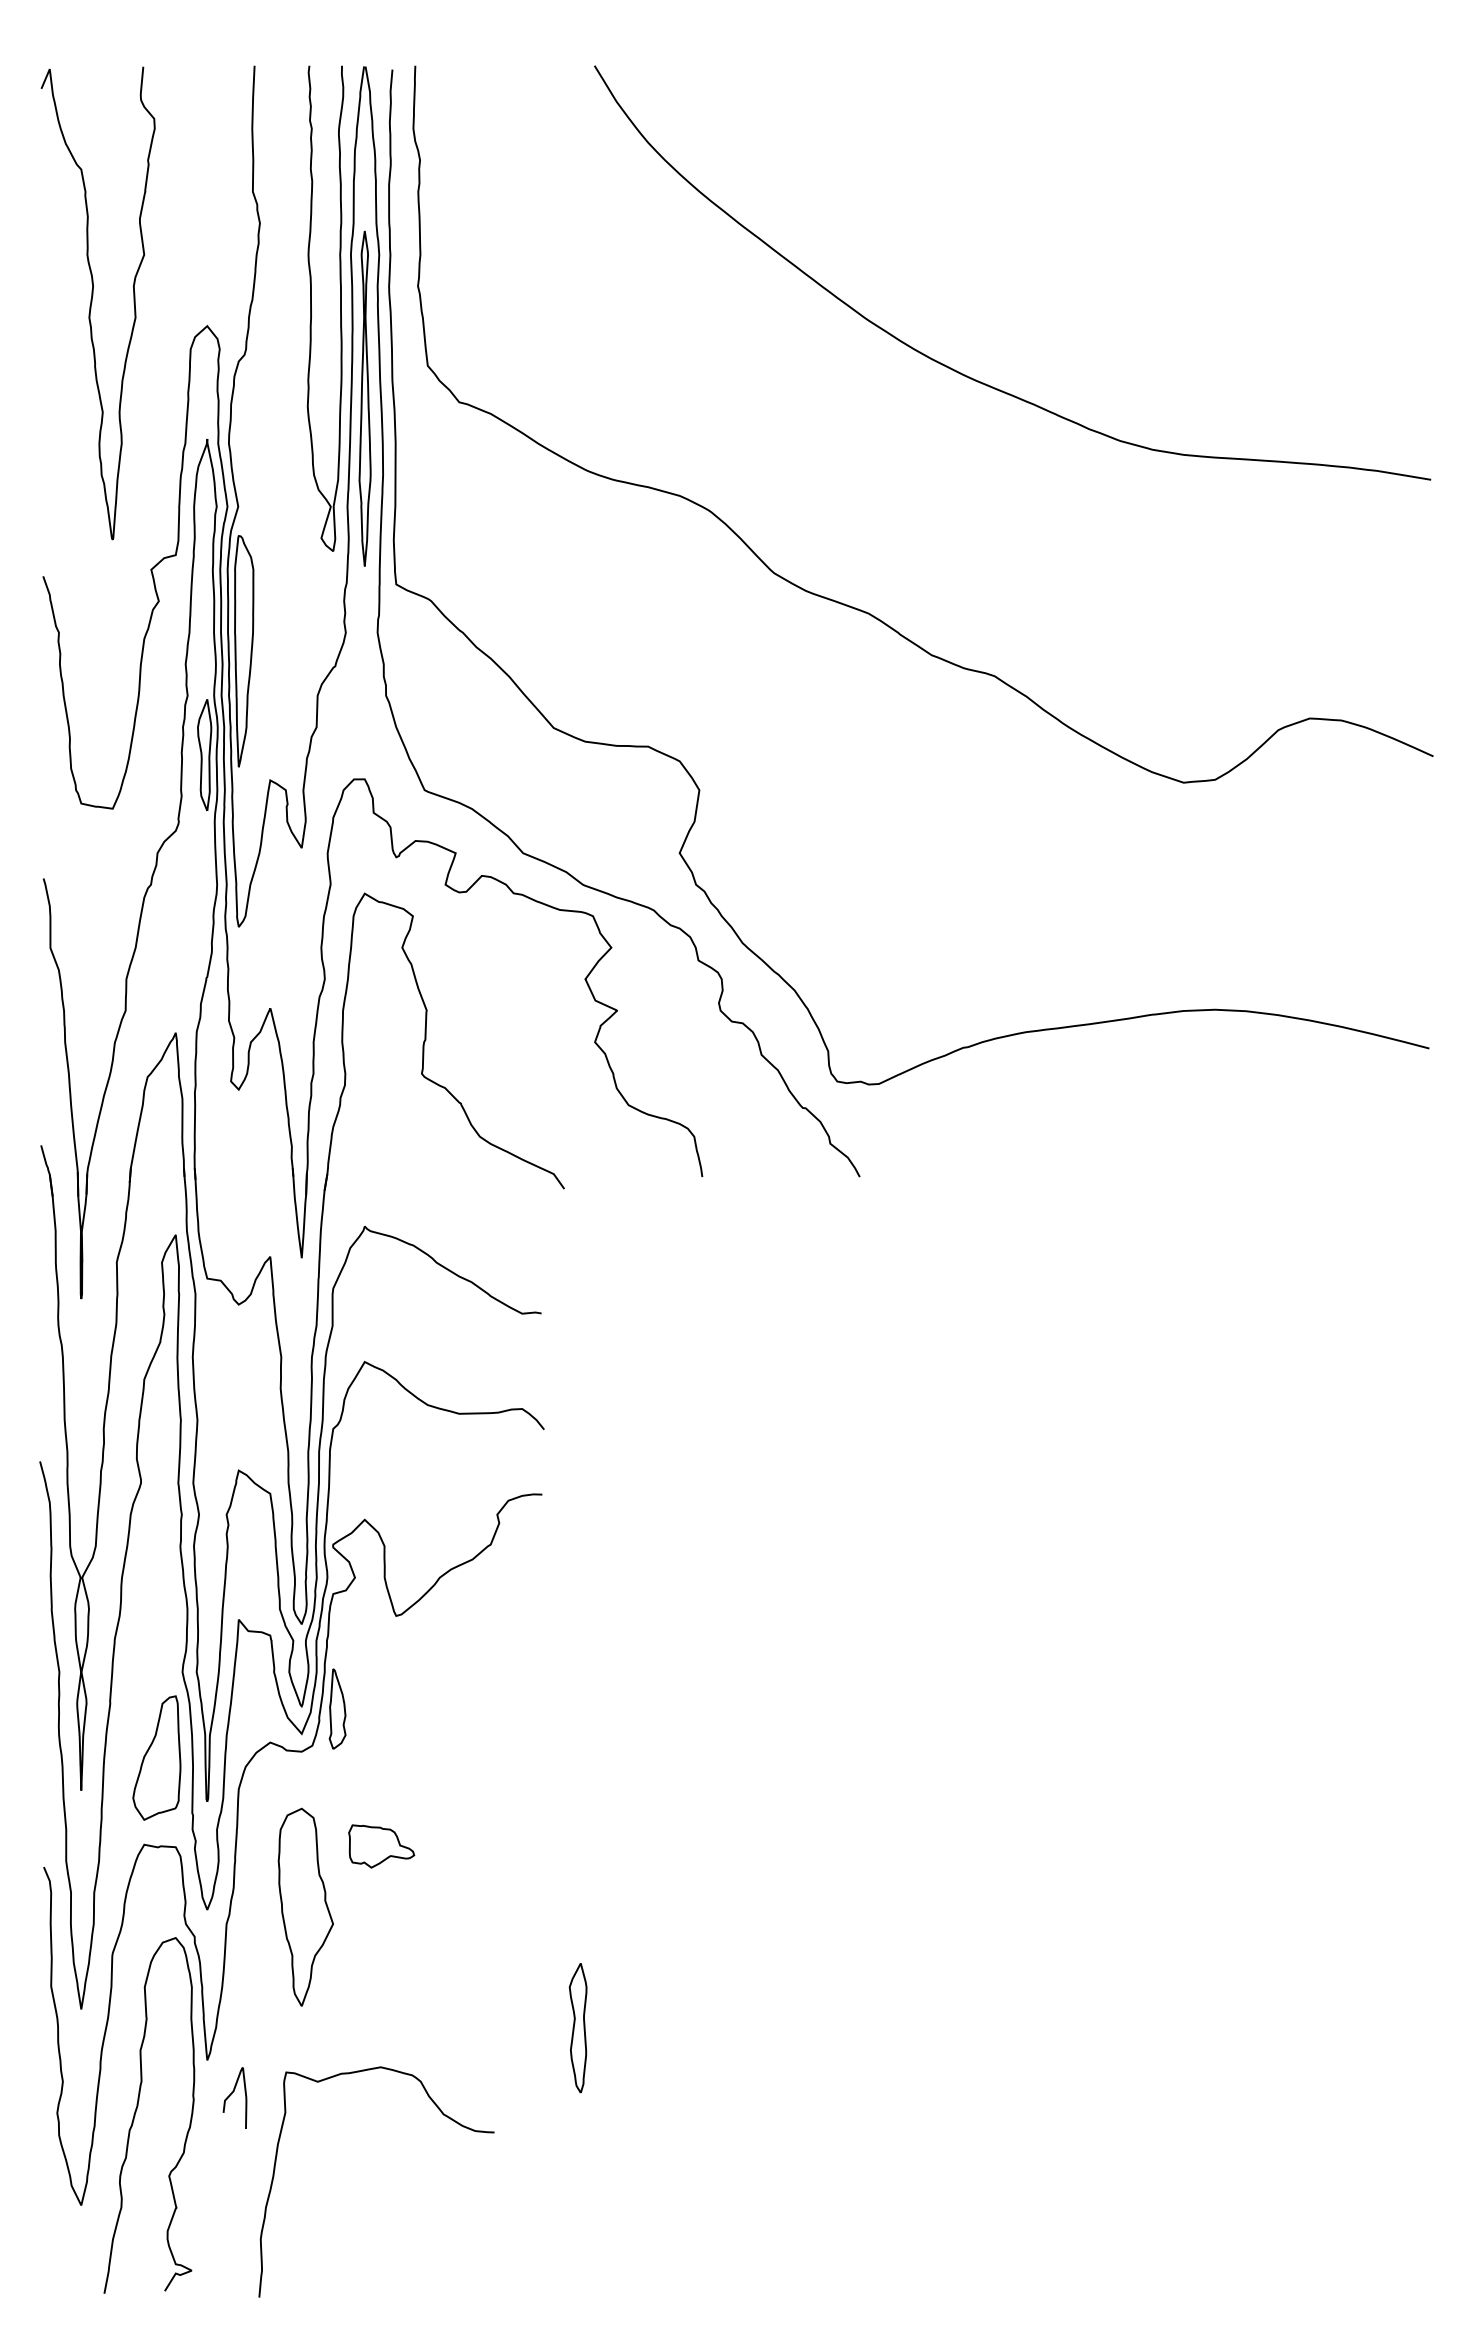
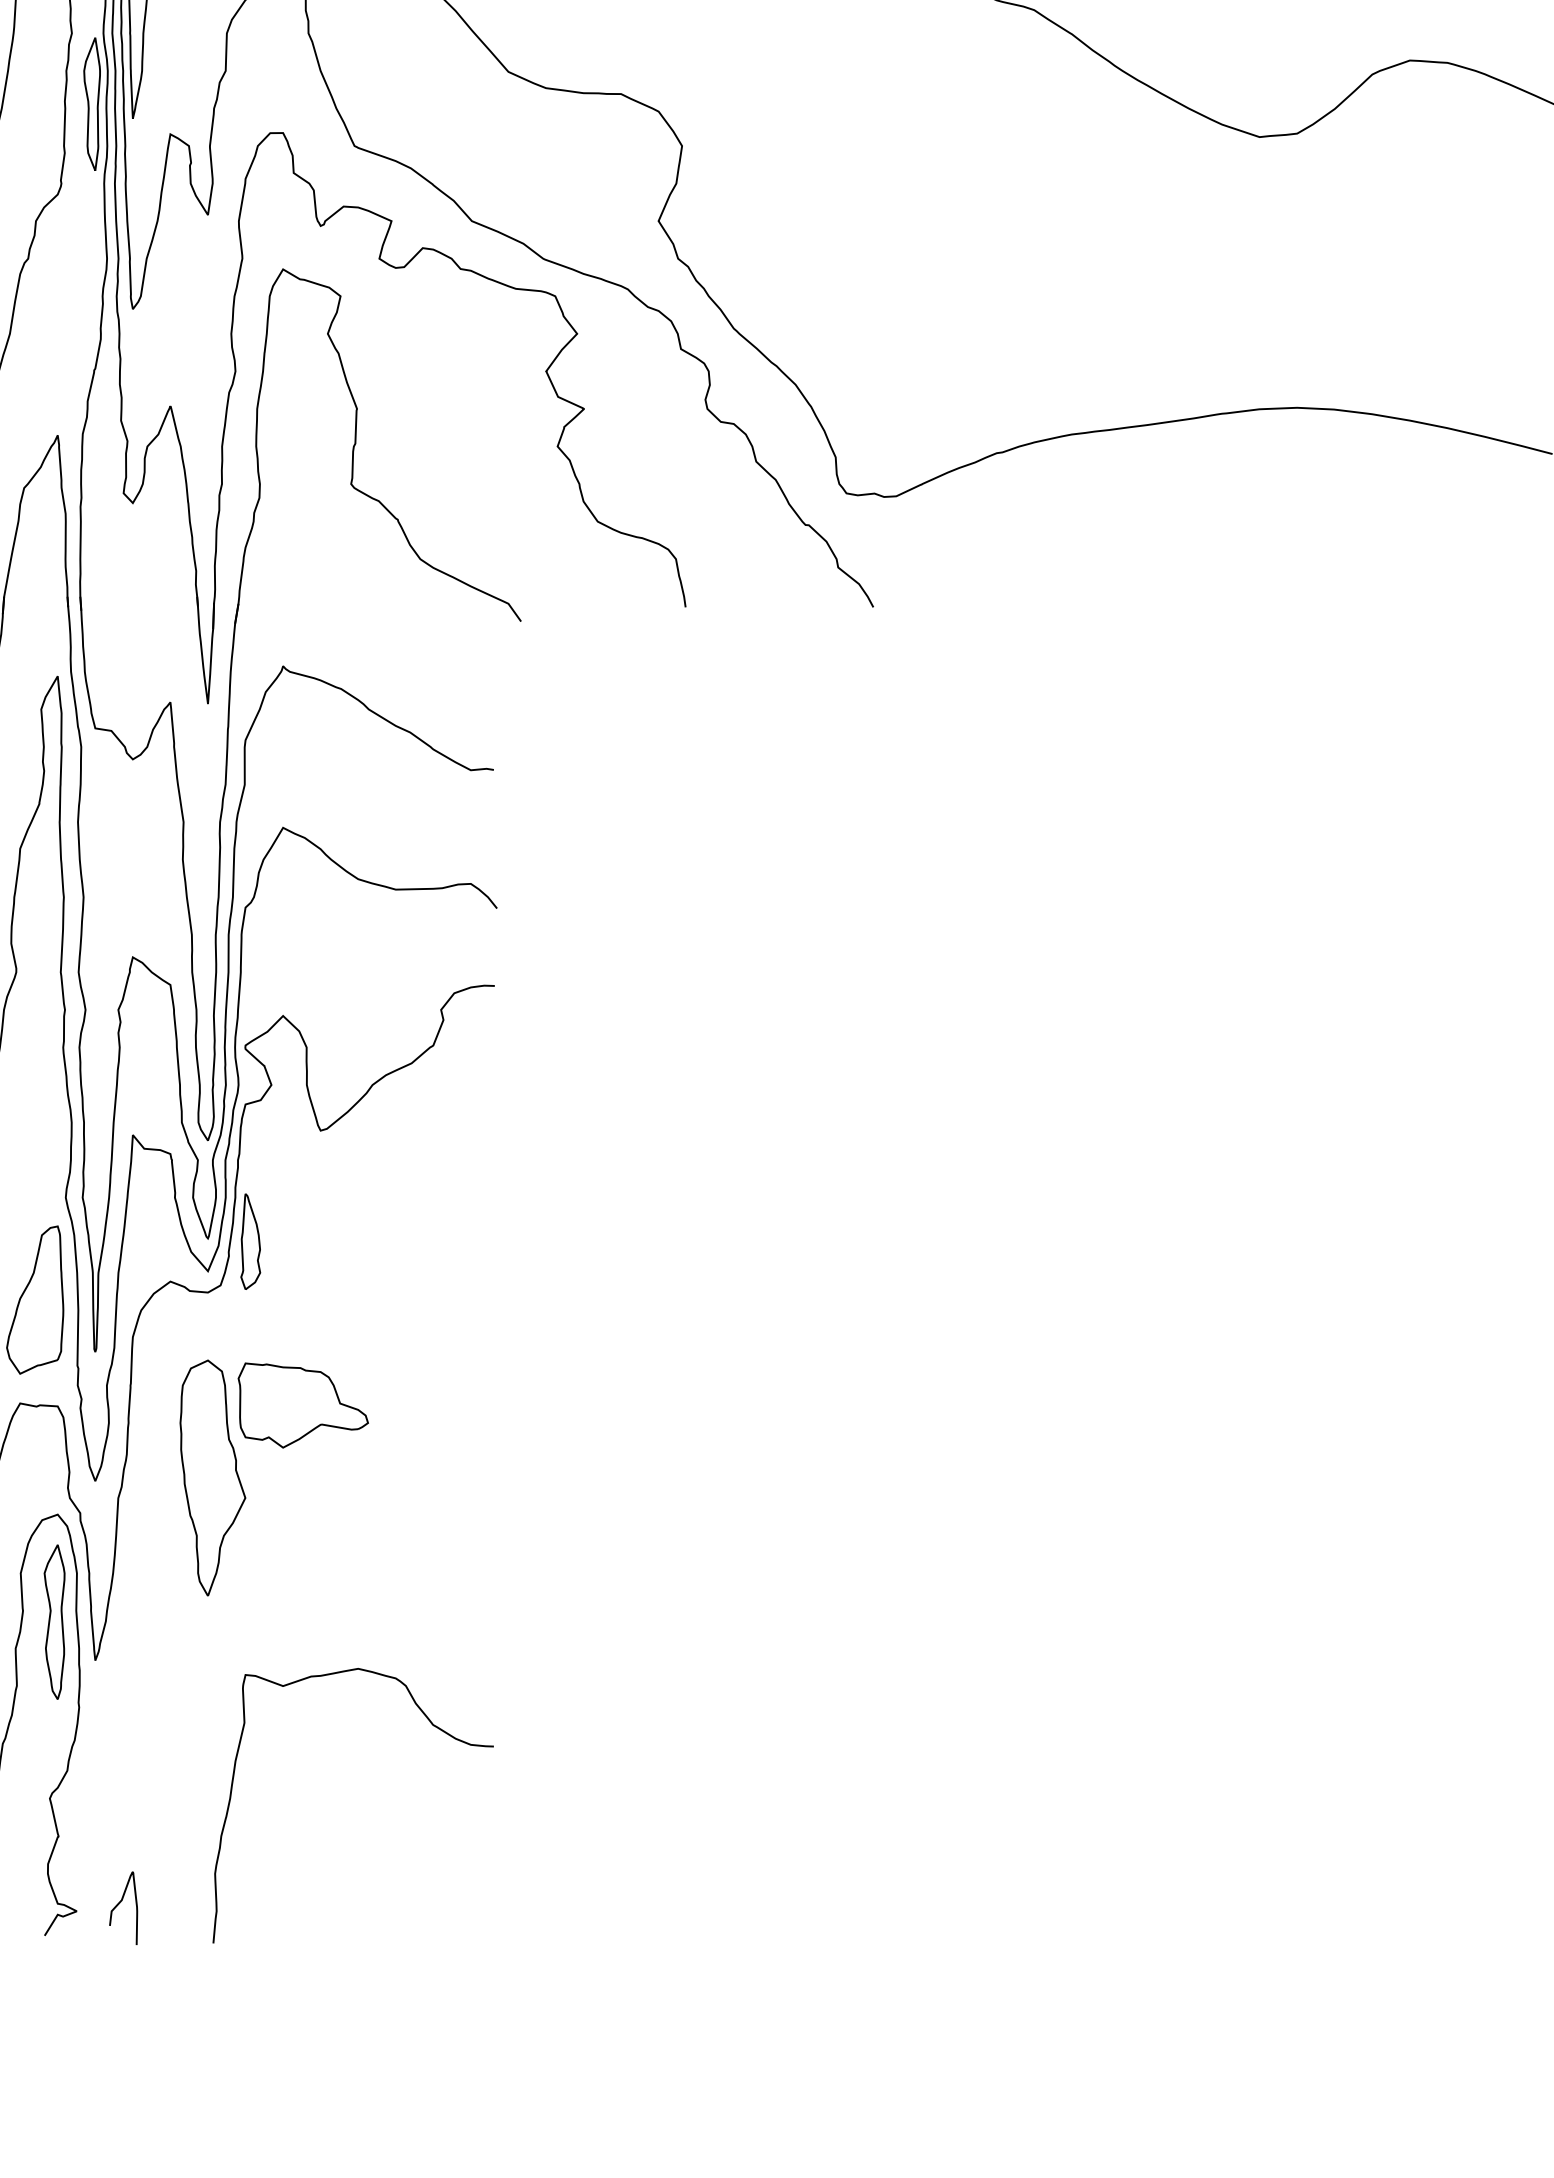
part: (381, 1846) -> (303, 1405), size x1.67
part: (577, 2028) -> (53, 1622), moved
curve: (231, 2095) -> (119, 1905), moved
curve: (442, 2114) -> (431, 1725), moved

